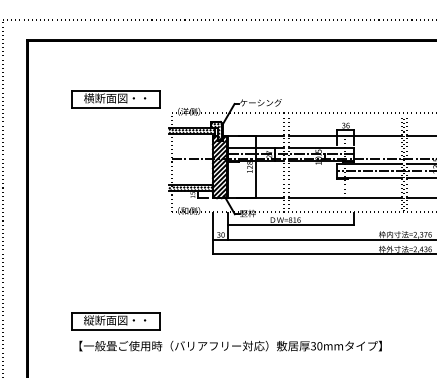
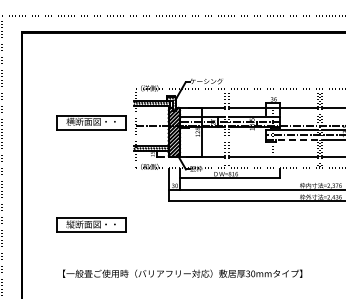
part: (115, 99) -> (91, 122), moved
line: (369, 177) -> (292, 140), solid -> dashed
part: (115, 320) -> (91, 224), moved

